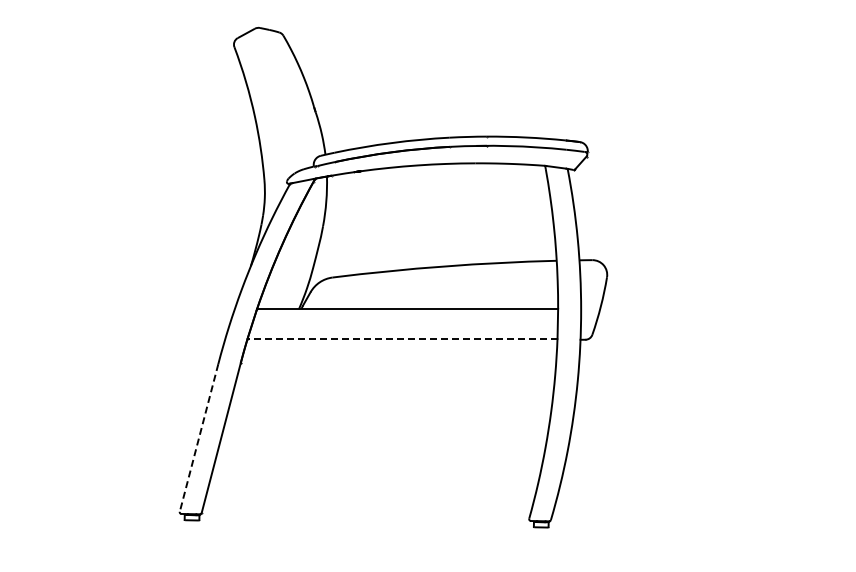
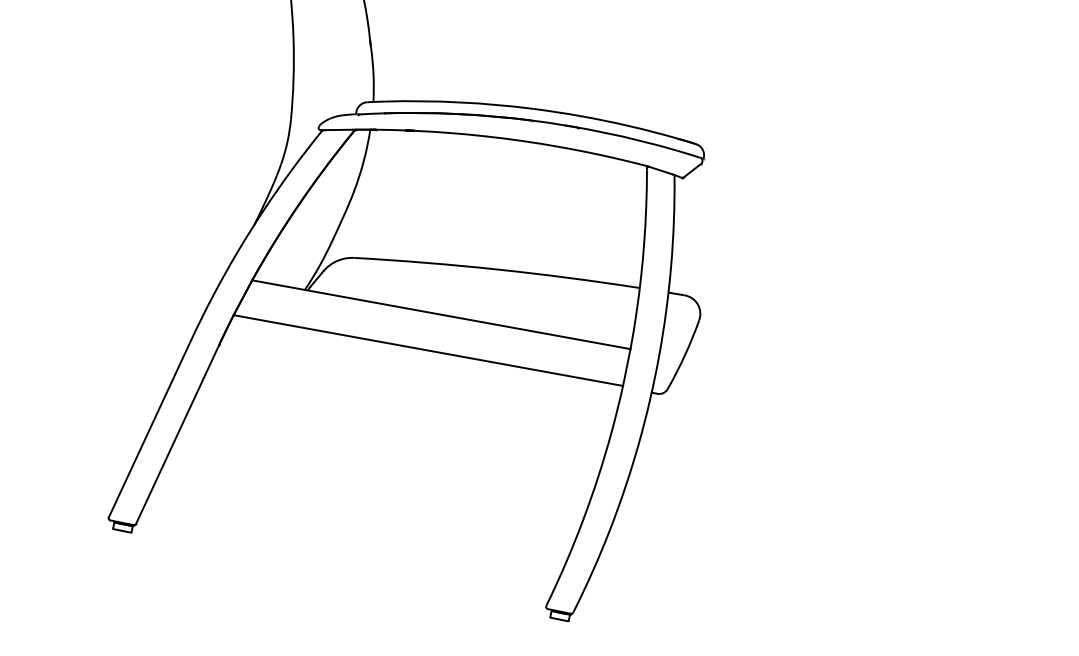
line: (402, 338) -> (428, 350), dashed -> solid
line: (198, 438) -> (149, 429), dashed -> solid

